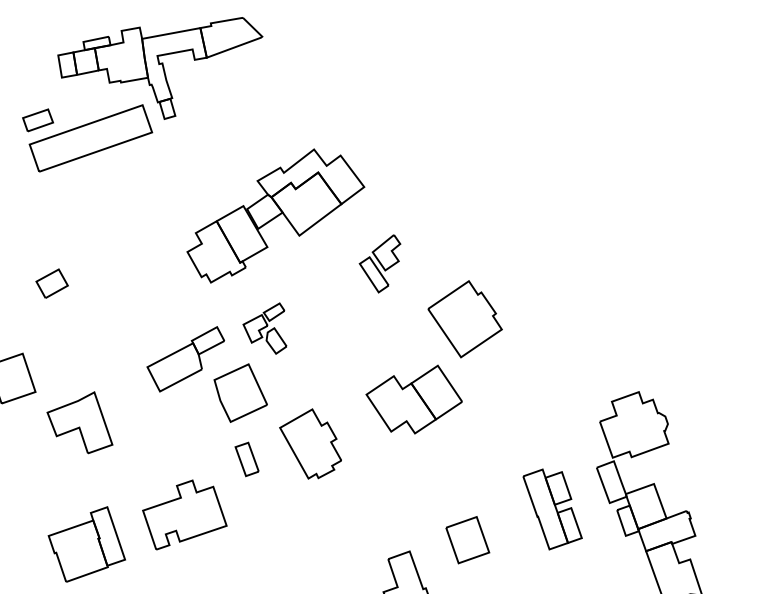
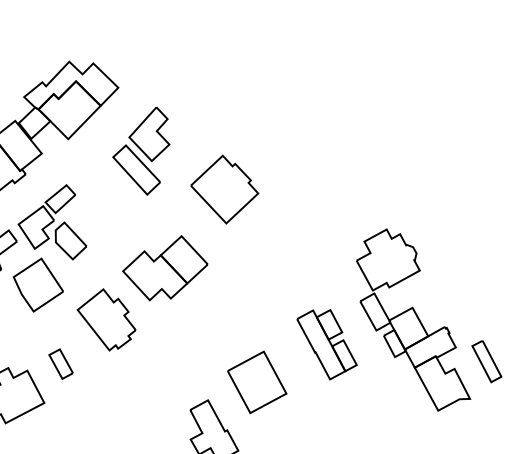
part: (379, 263) -> (142, 152), size x1.67
part: (264, 328) -> (50, 225), size x1.67
part: (413, 399) -> (164, 269), moved
part: (246, 459) -> (60, 364), moved
part: (467, 540) -> (257, 382), size x1.43
part: (727, 556) -> (486, 361), added

